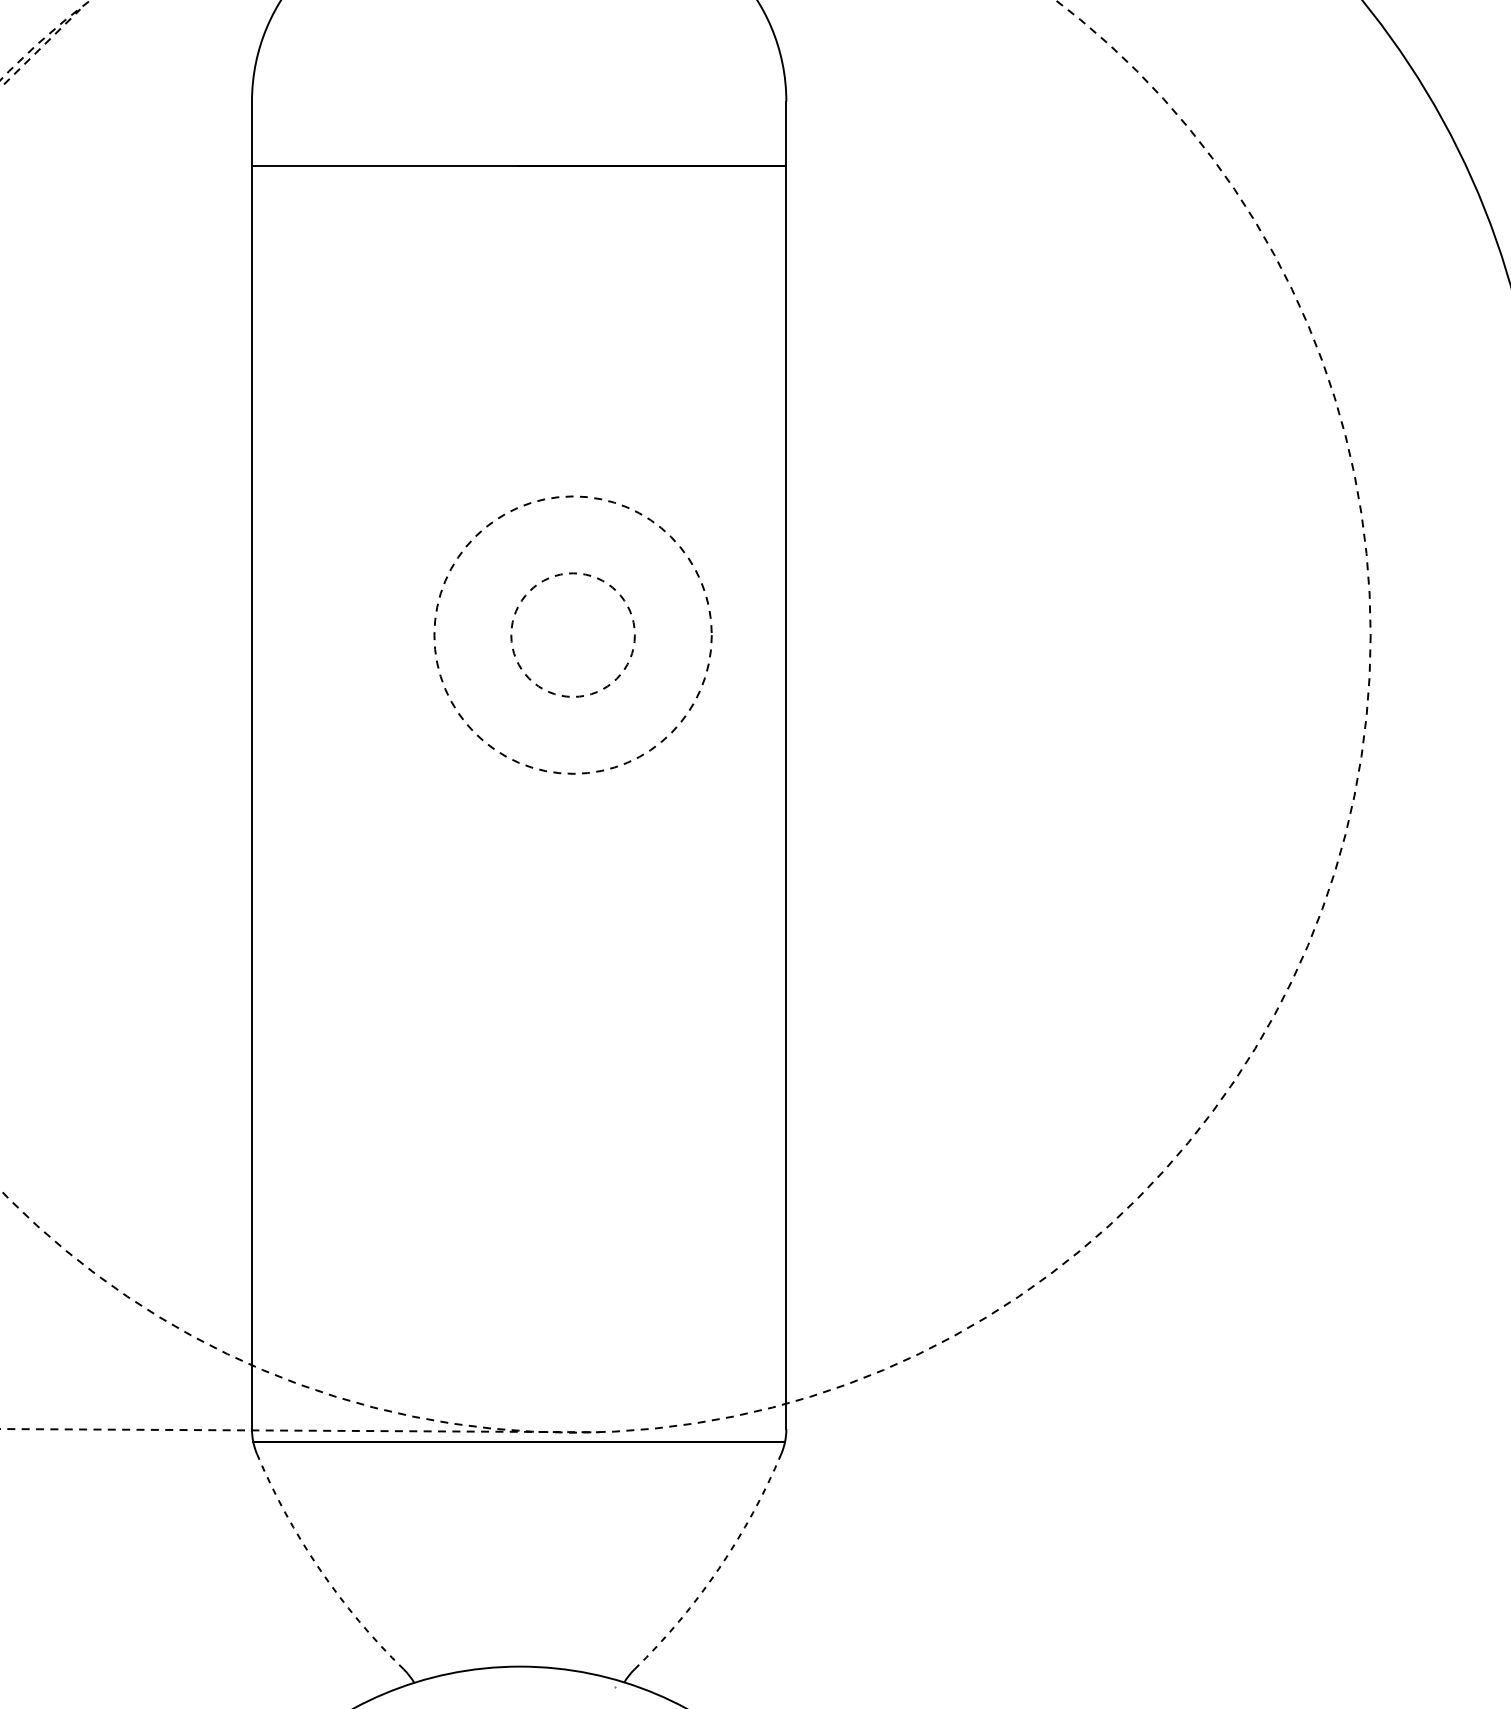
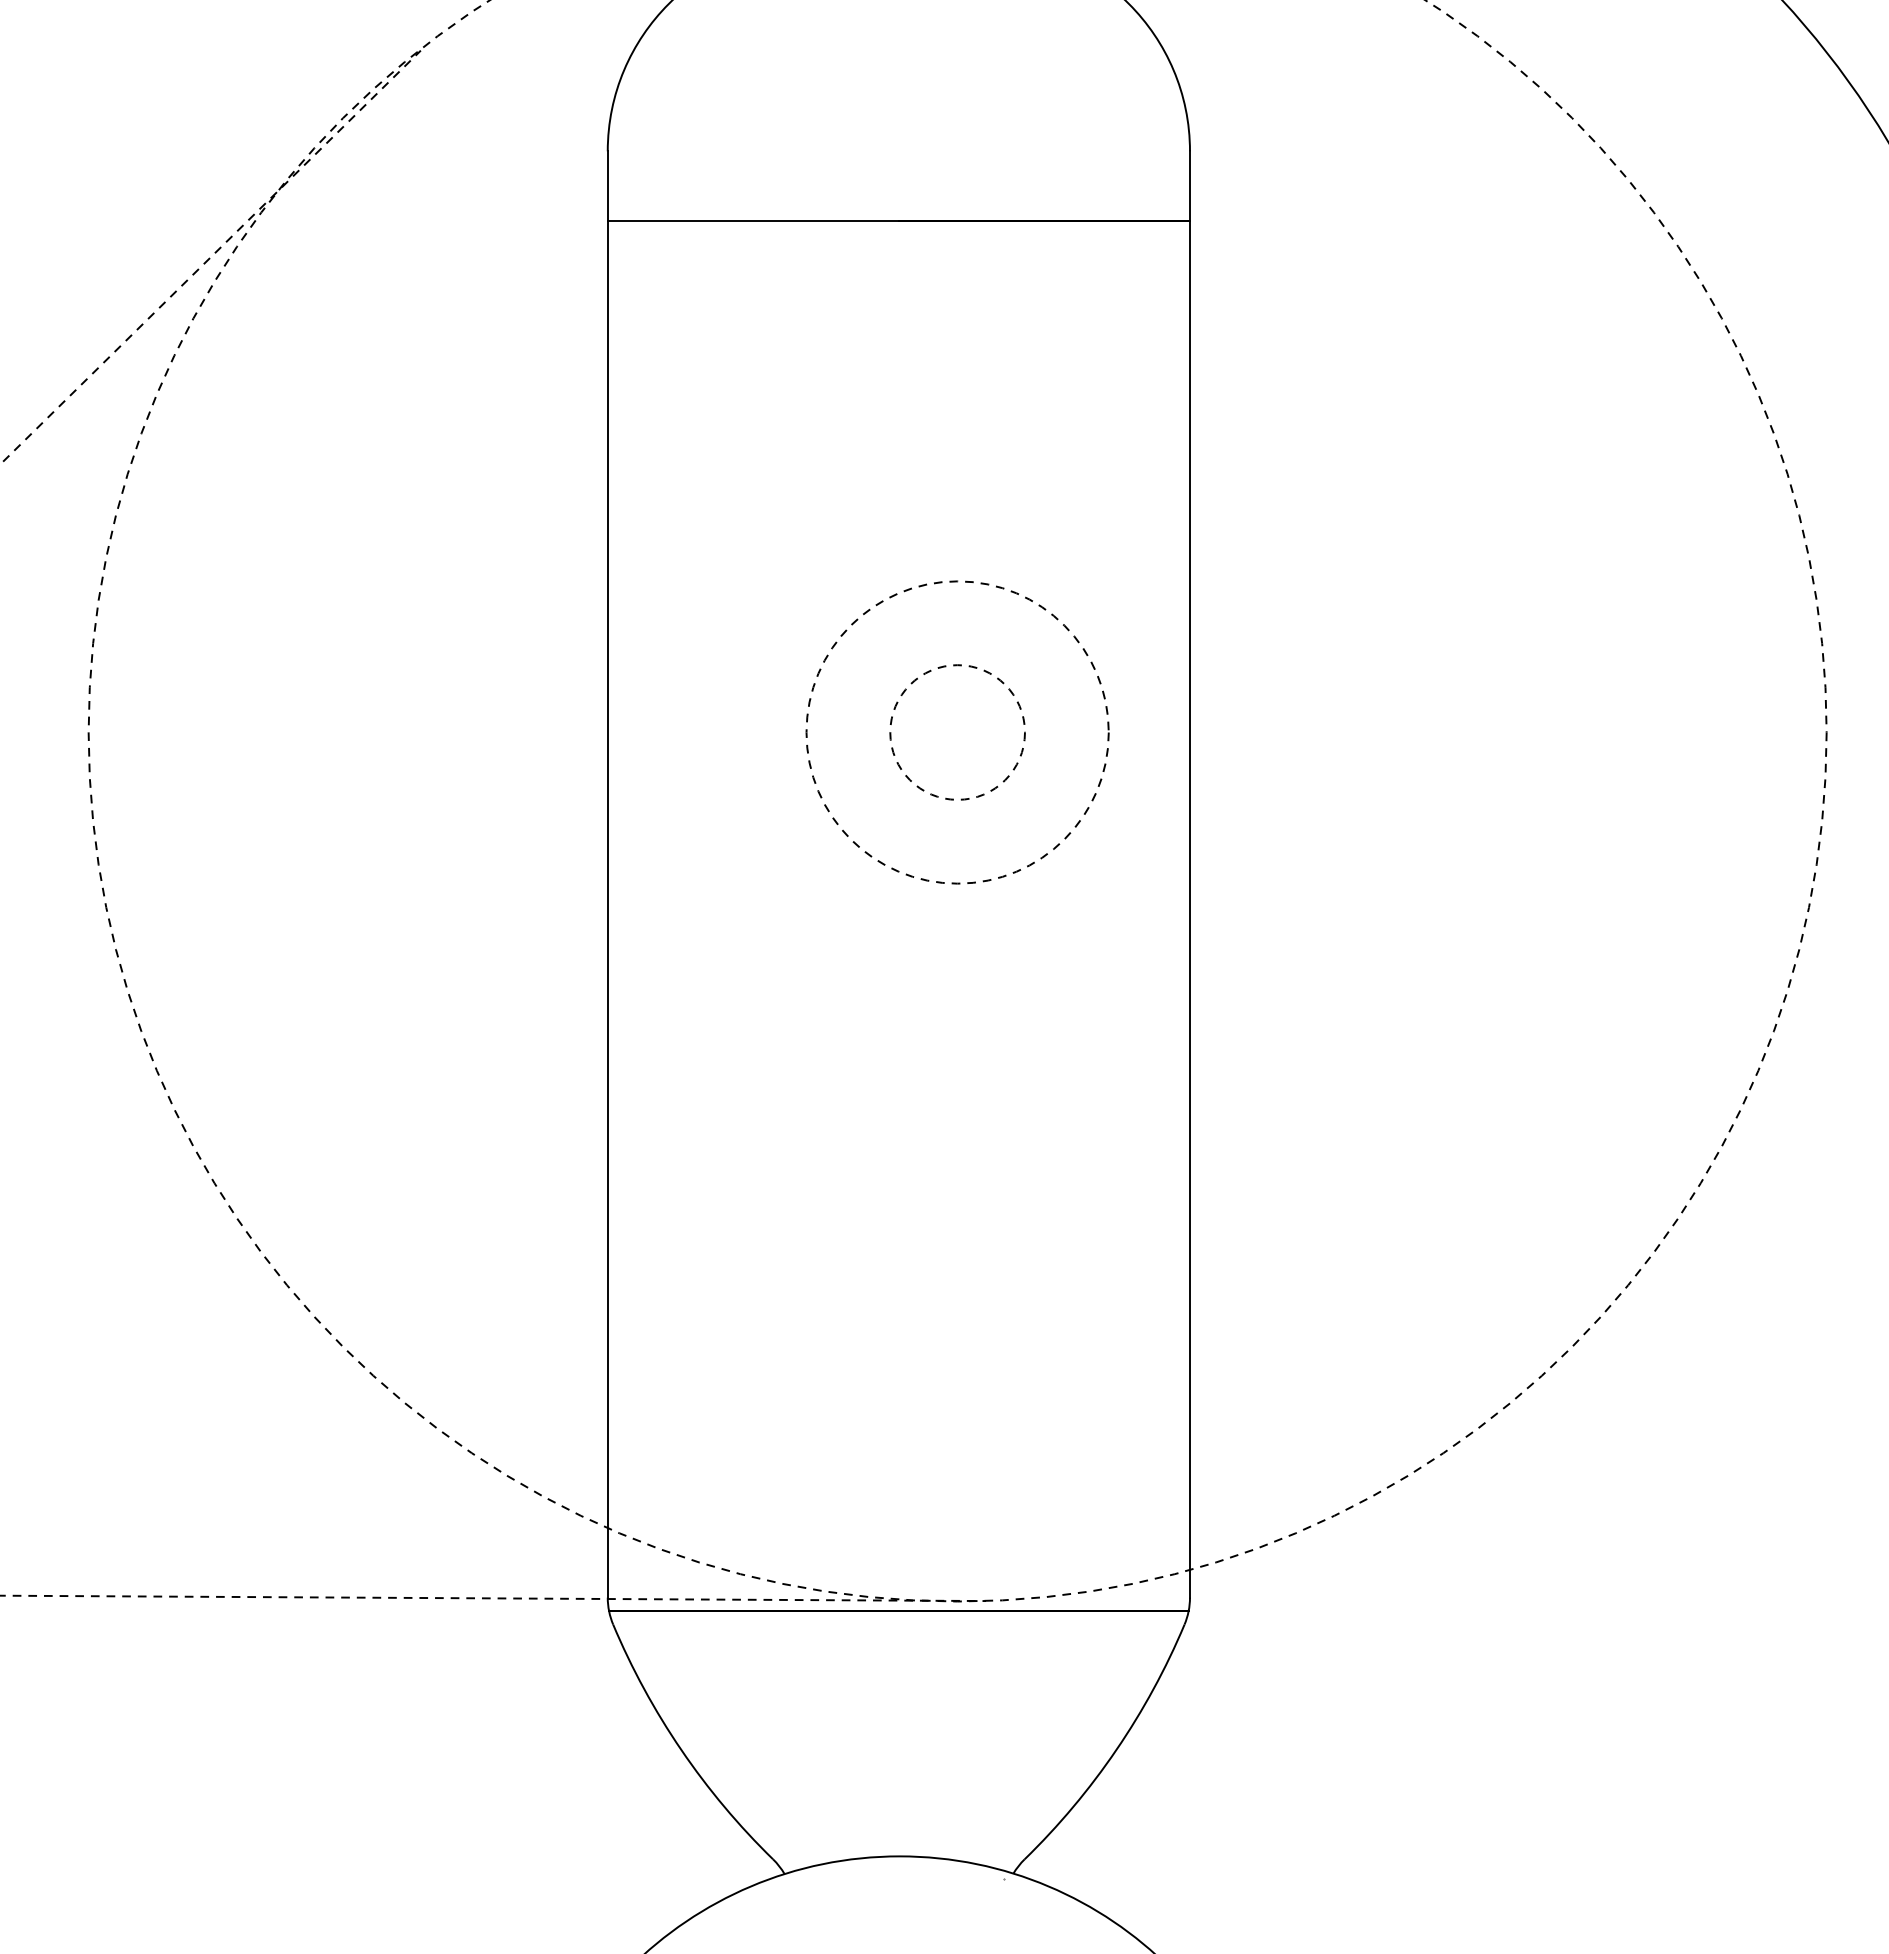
arc: (319, 1568) -> (681, 1749), dashed -> solid
arc: (718, 1568) -> (1116, 1749), dashed -> solid

